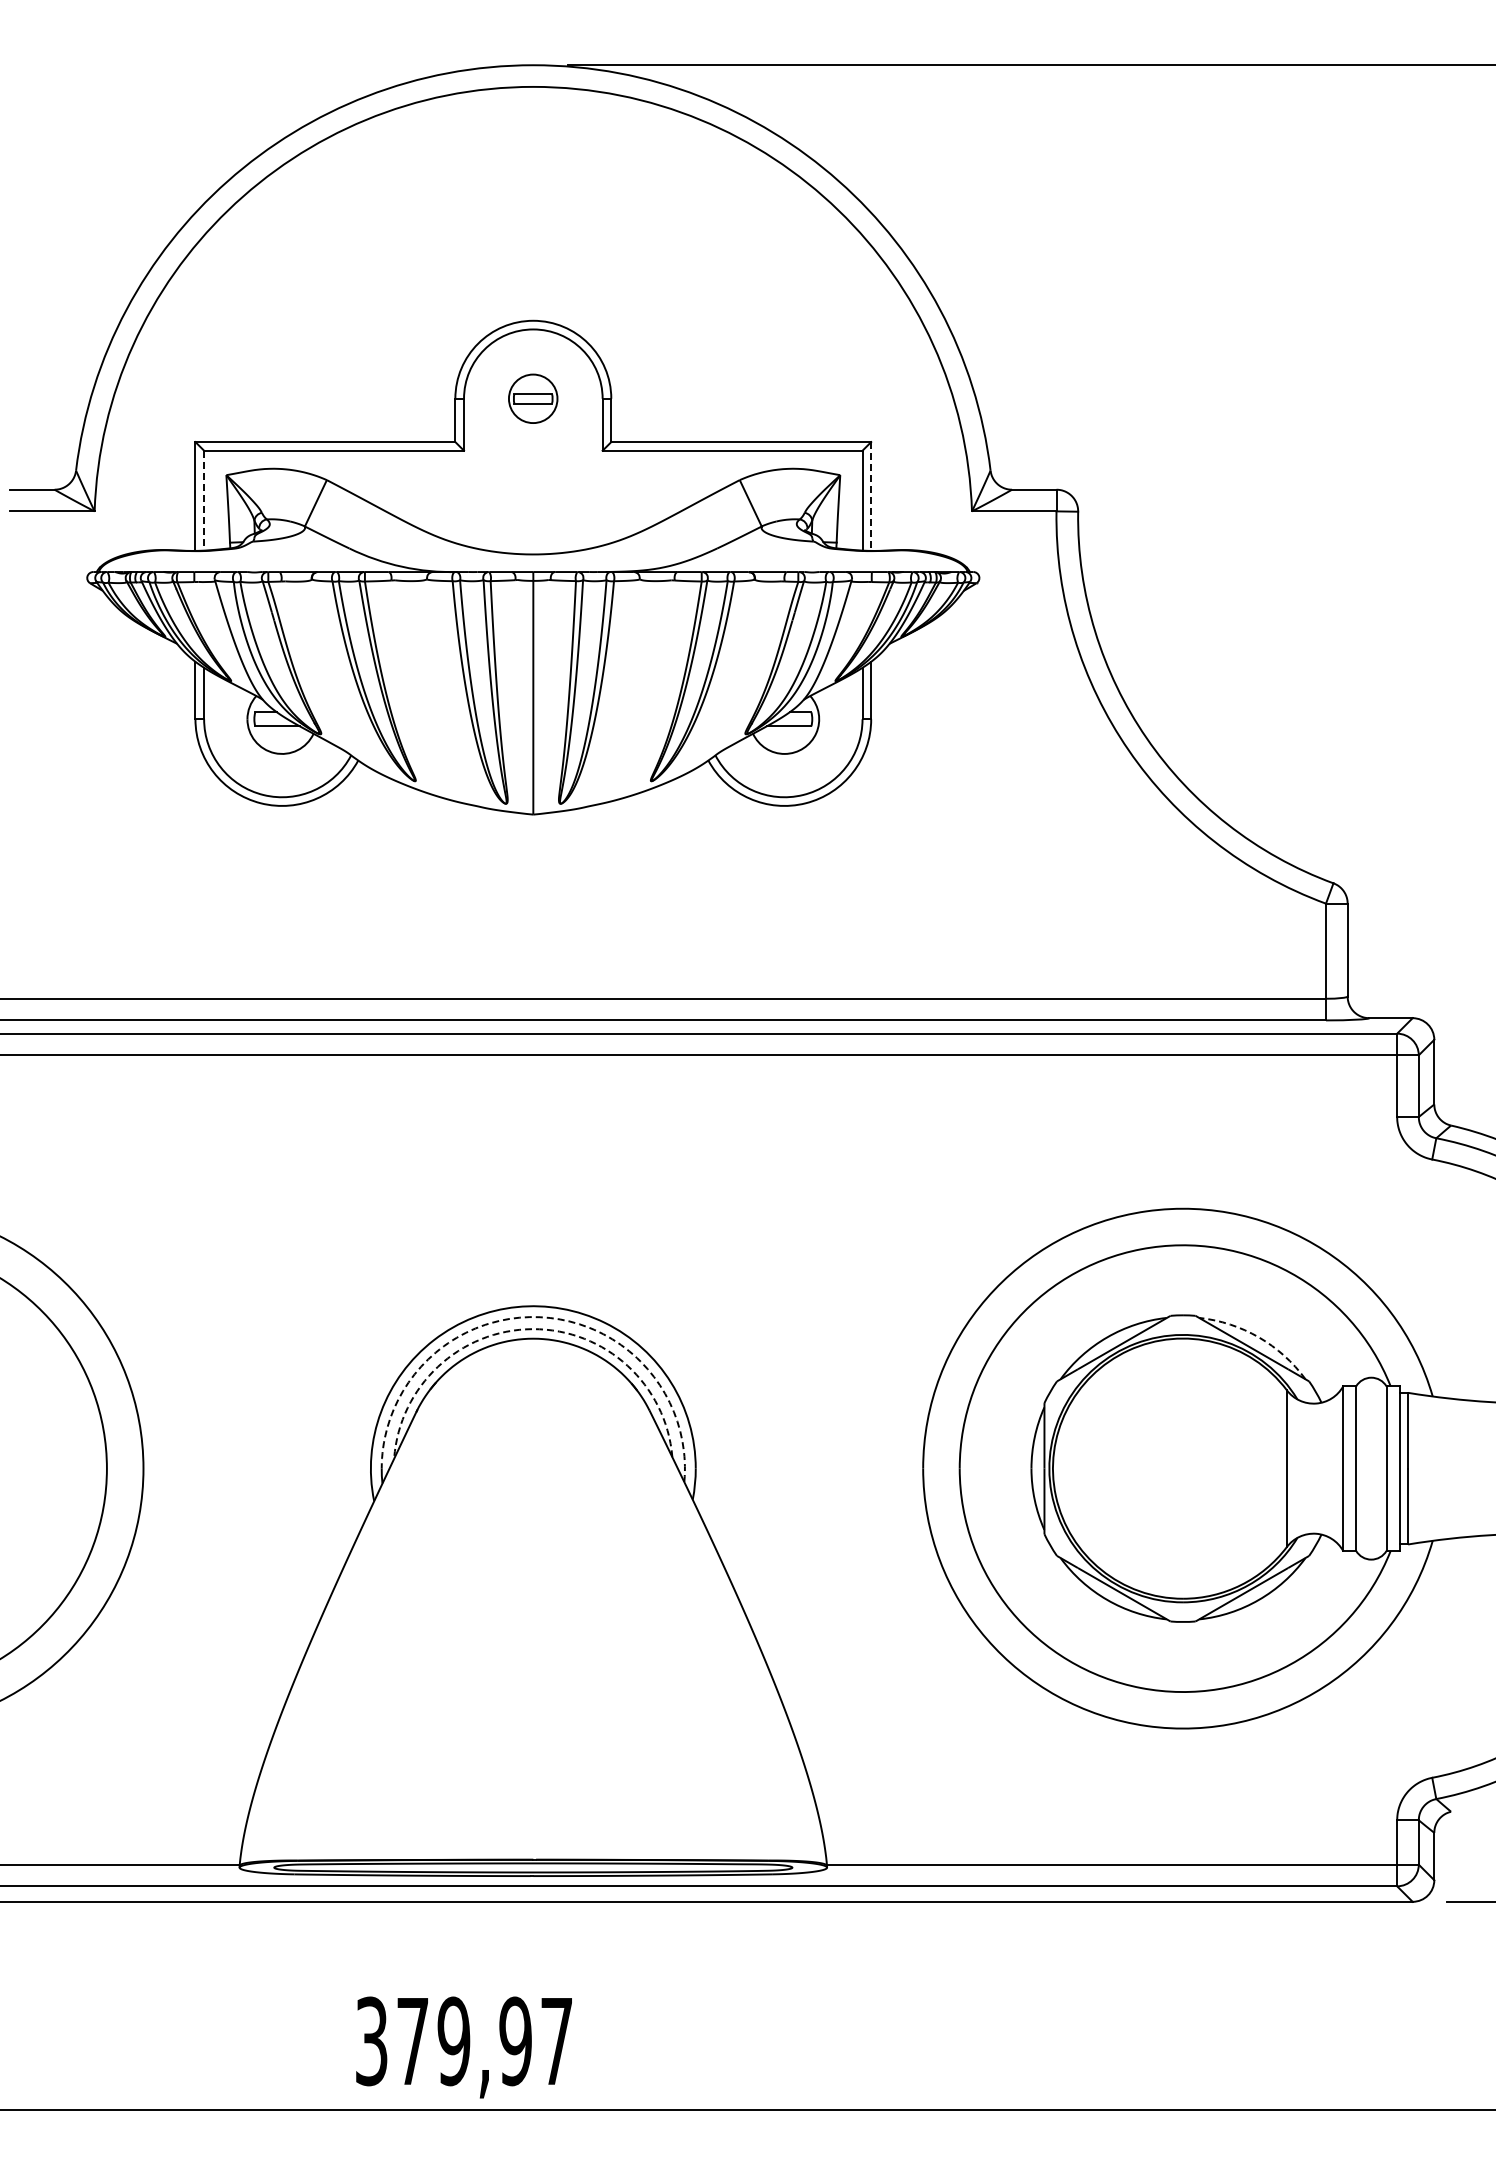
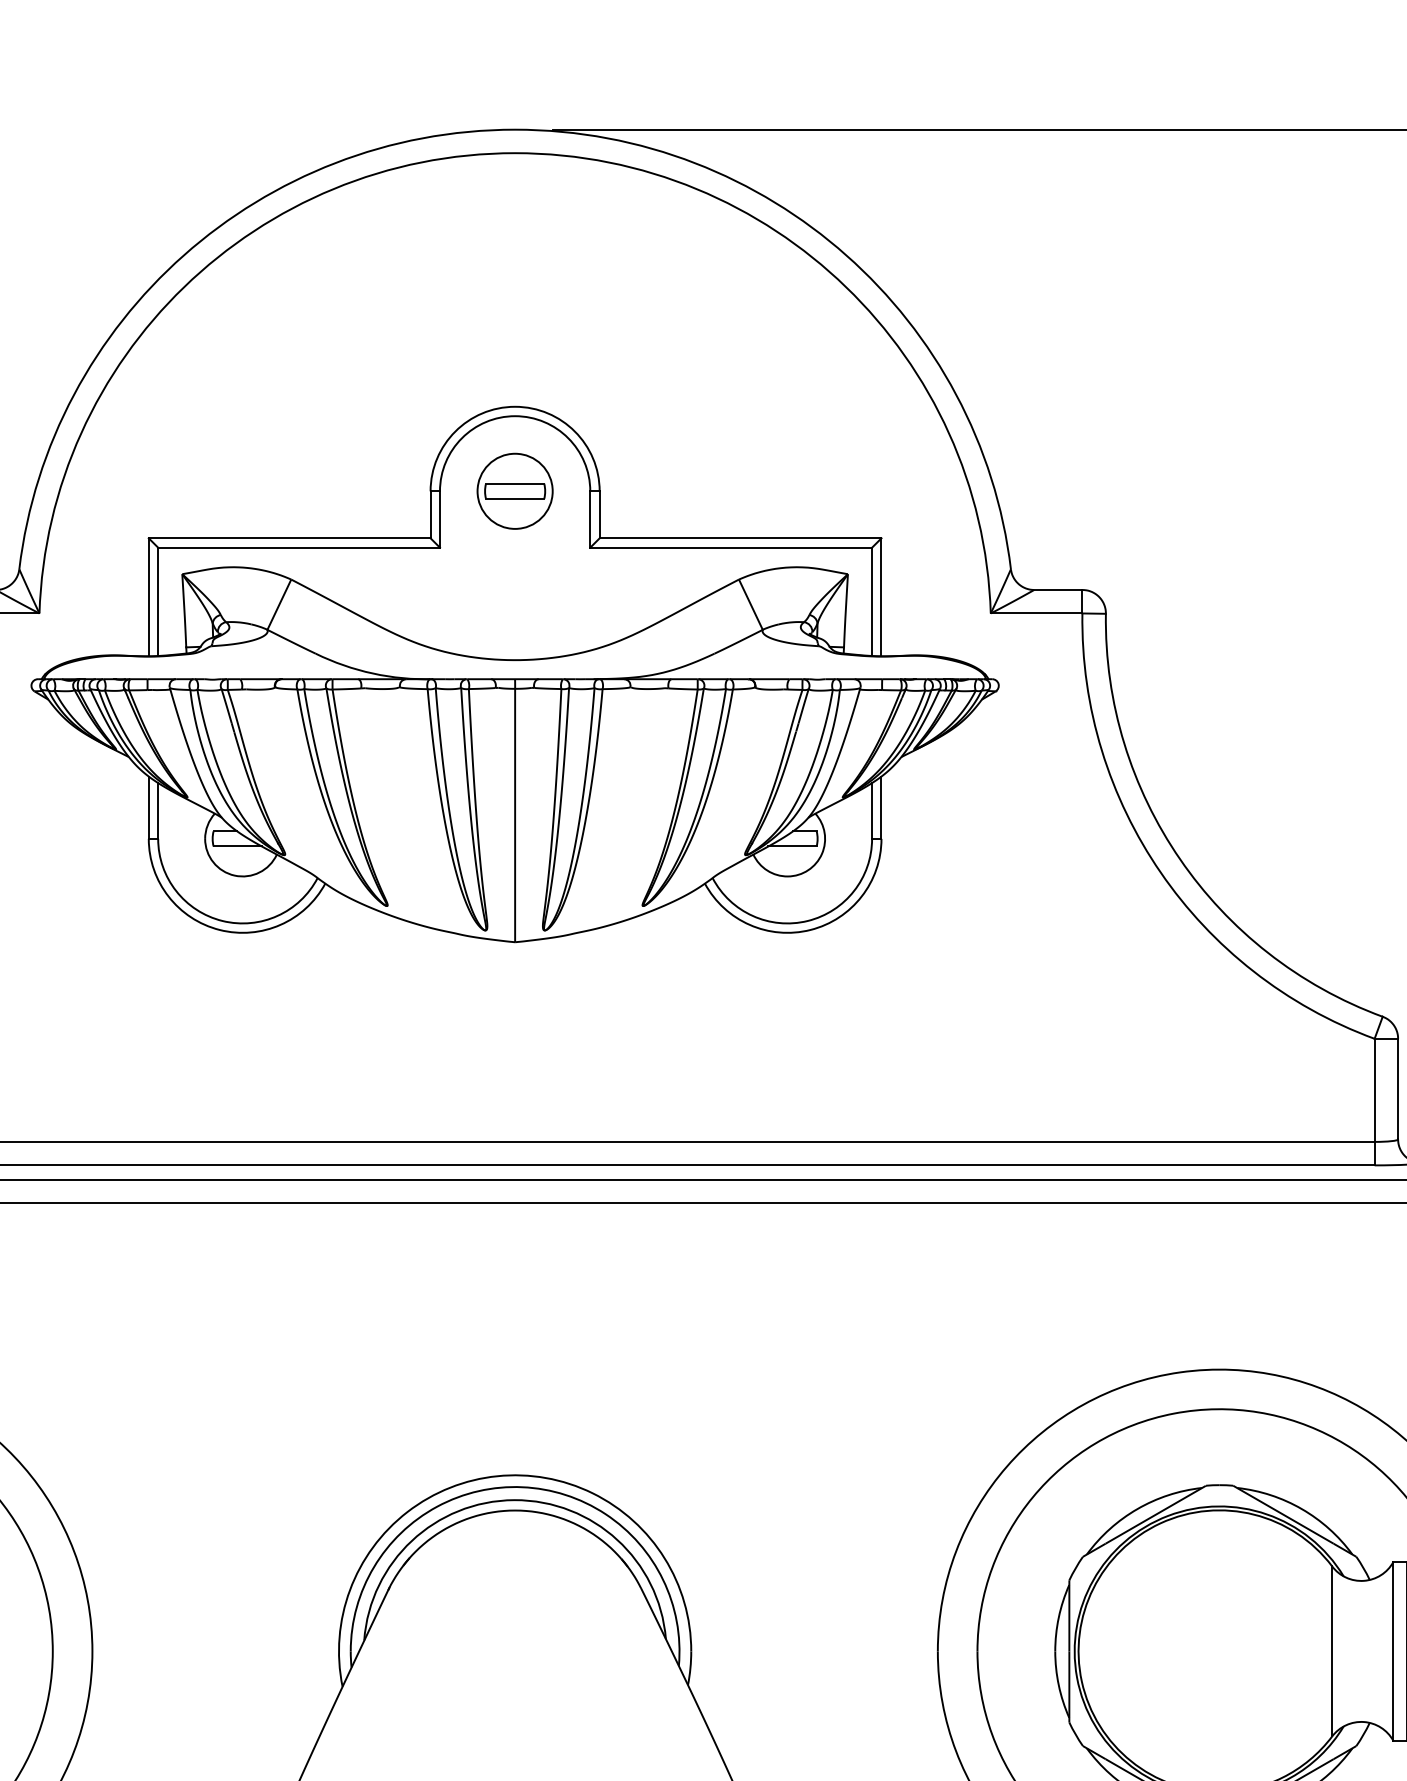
part: (532, 398) -> (514, 491), size x1.43
line: (871, 497) -> (881, 598), dashed -> solid
line: (204, 500) -> (158, 601), dashed -> solid
arc: (540, 1317) -> (522, 1487), dashed -> solid
arc: (532, 1329) -> (514, 1500), dashed -> solid
arc: (1258, 1337) -> (1301, 1509), dashed -> solid

